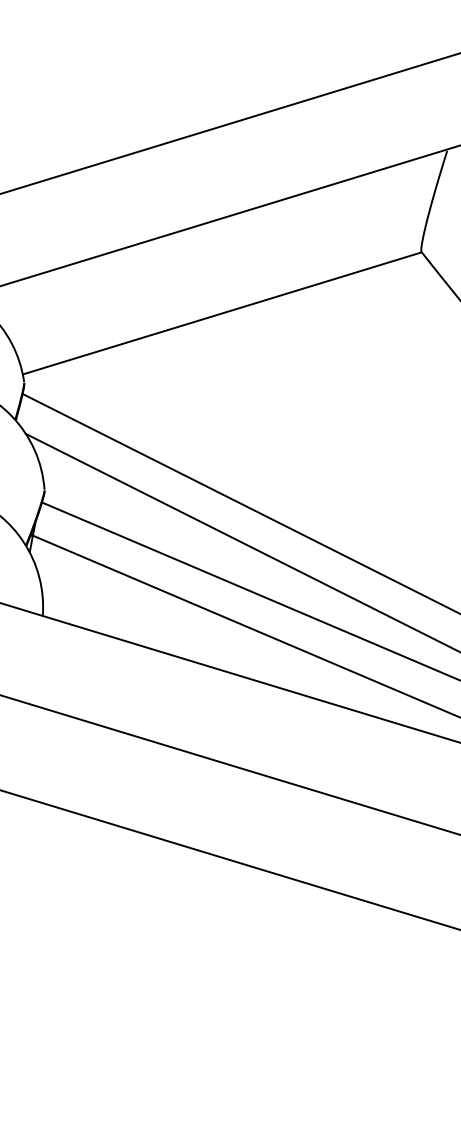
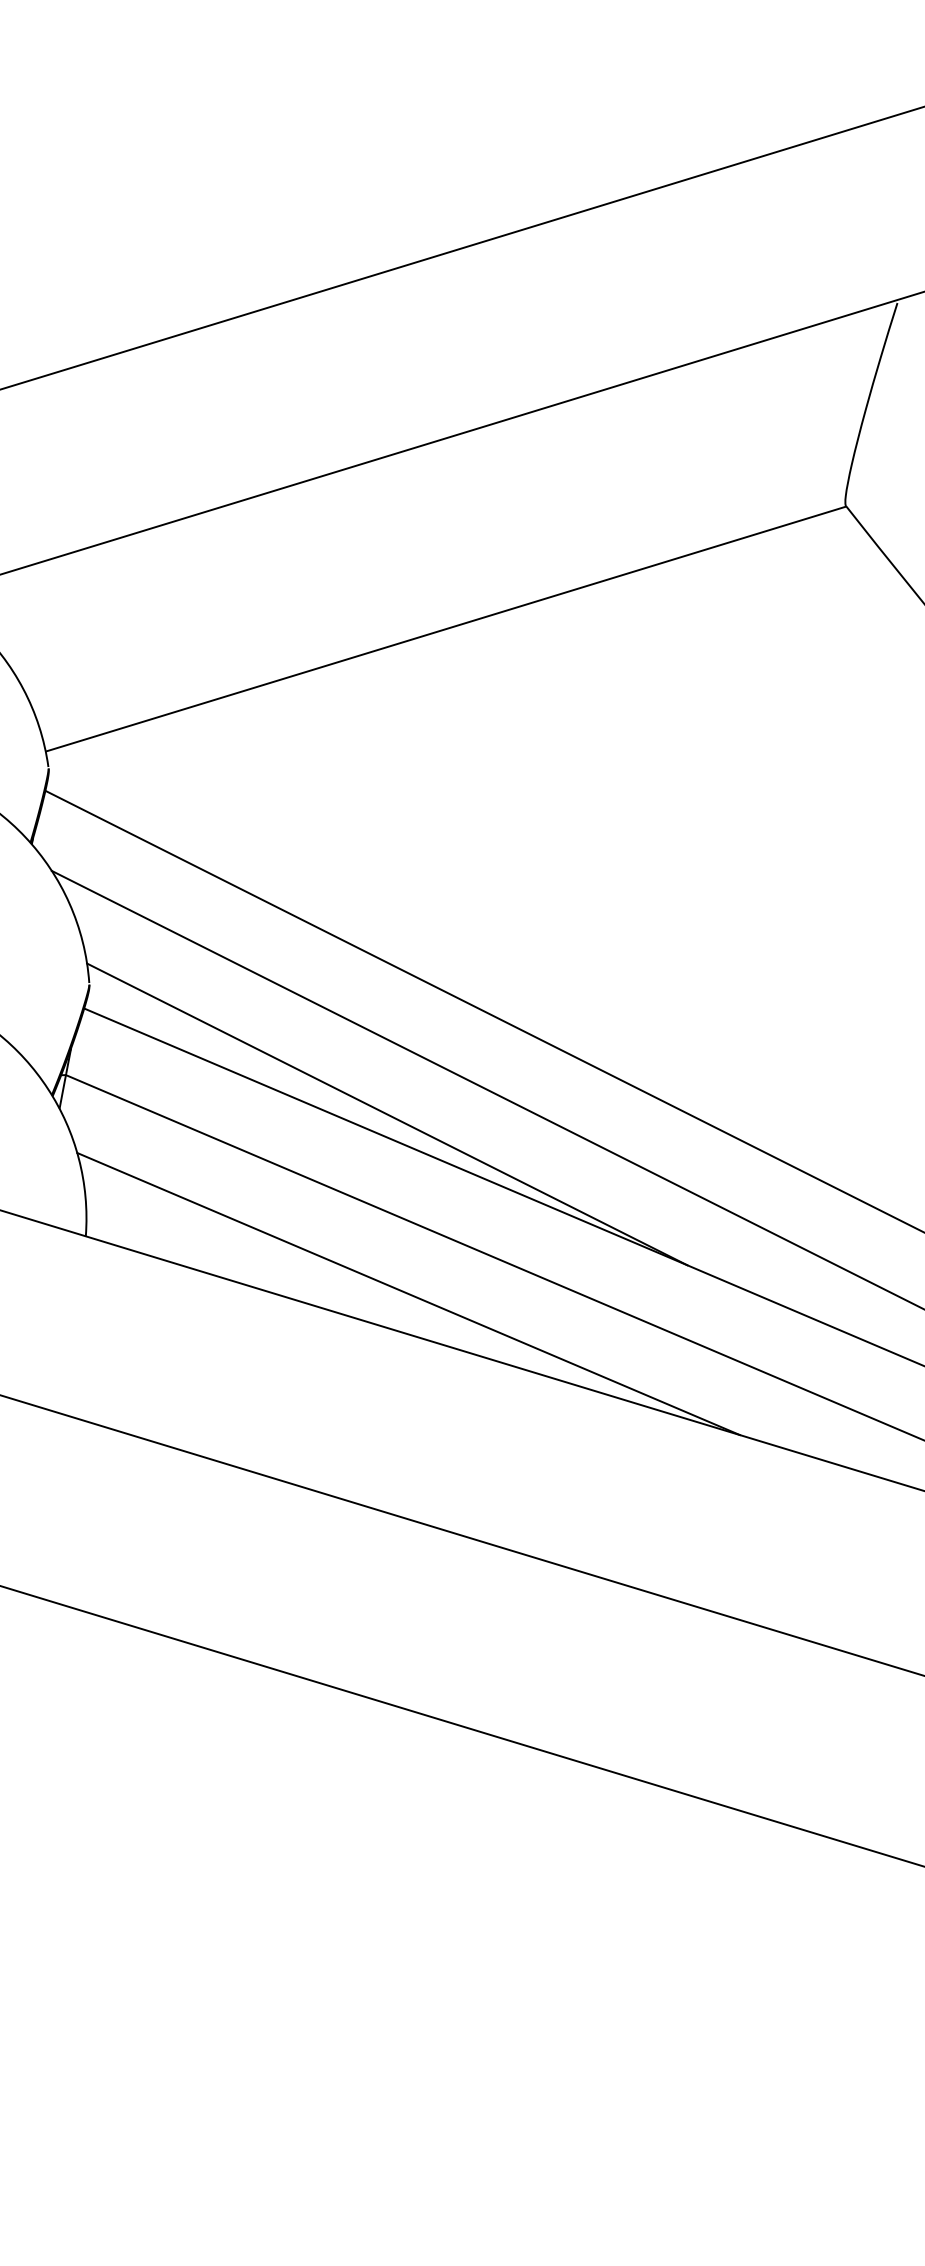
line: (192, 555) -> (386, 1114), added
line: (203, 644) -> (408, 1293), added

